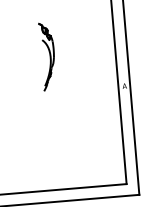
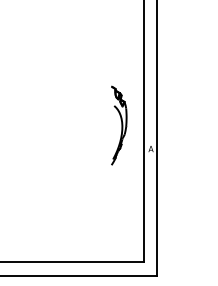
part: (48, 56) -> (119, 125), moved

